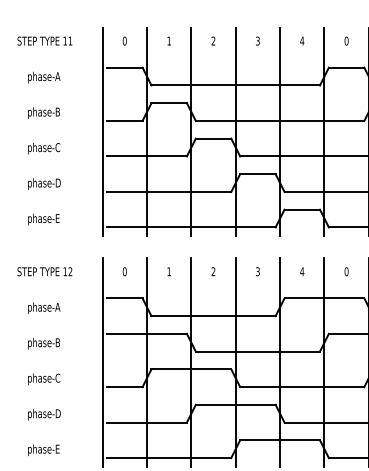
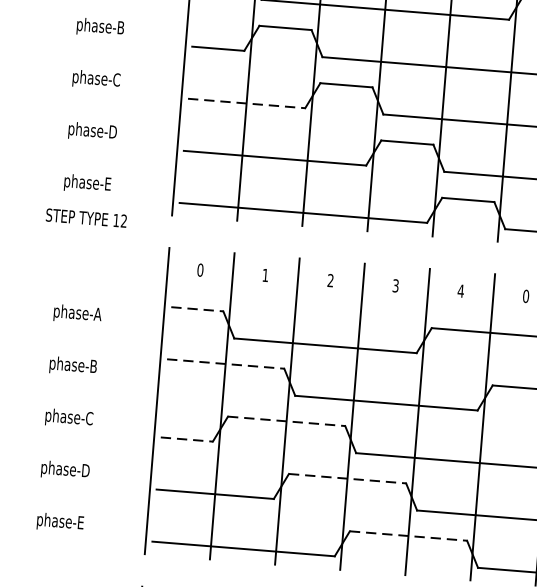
line: (147, 156) -> (247, 103), solid -> dashed
text: (44, 271) -> (85, 217), moved
line: (124, 298) -> (196, 309), solid -> dashed
line: (147, 333) -> (226, 363), solid -> dashed
line: (191, 369) -> (286, 421), solid -> dashed
line: (124, 387) -> (186, 440), solid -> dashed
line: (235, 404) -> (347, 478), solid -> dashed
line: (280, 440) -> (409, 536), solid -> dashed

